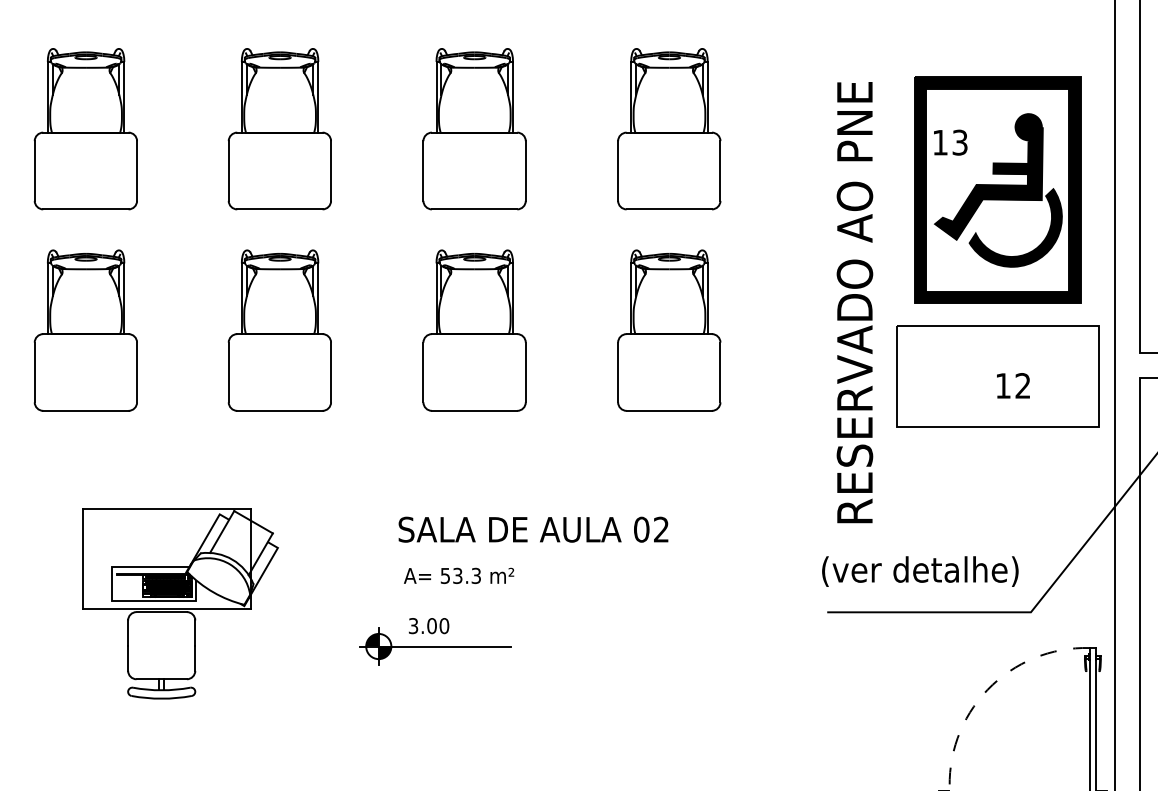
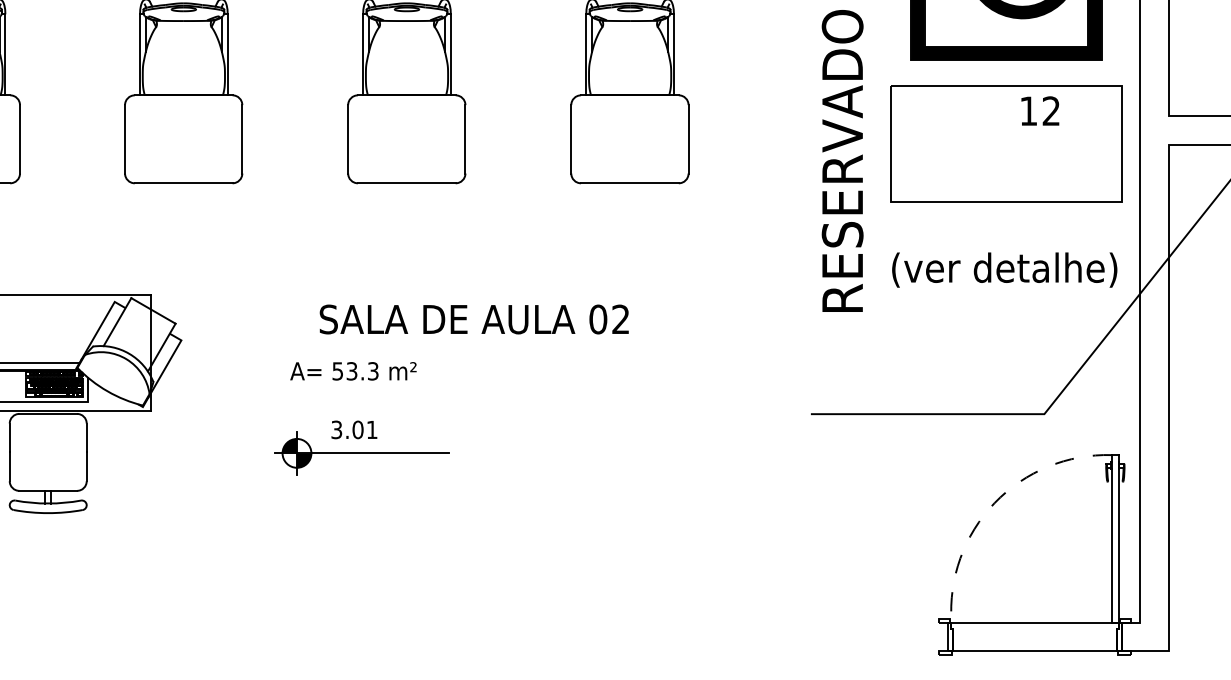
text: (1013, 385) -> (1040, 110), moved
text: (920, 571) -> (1004, 269), moved
text: (459, 575) -> (353, 370), moved
text: (444, 626) -> (372, 430), 3.00 -> 3.01

